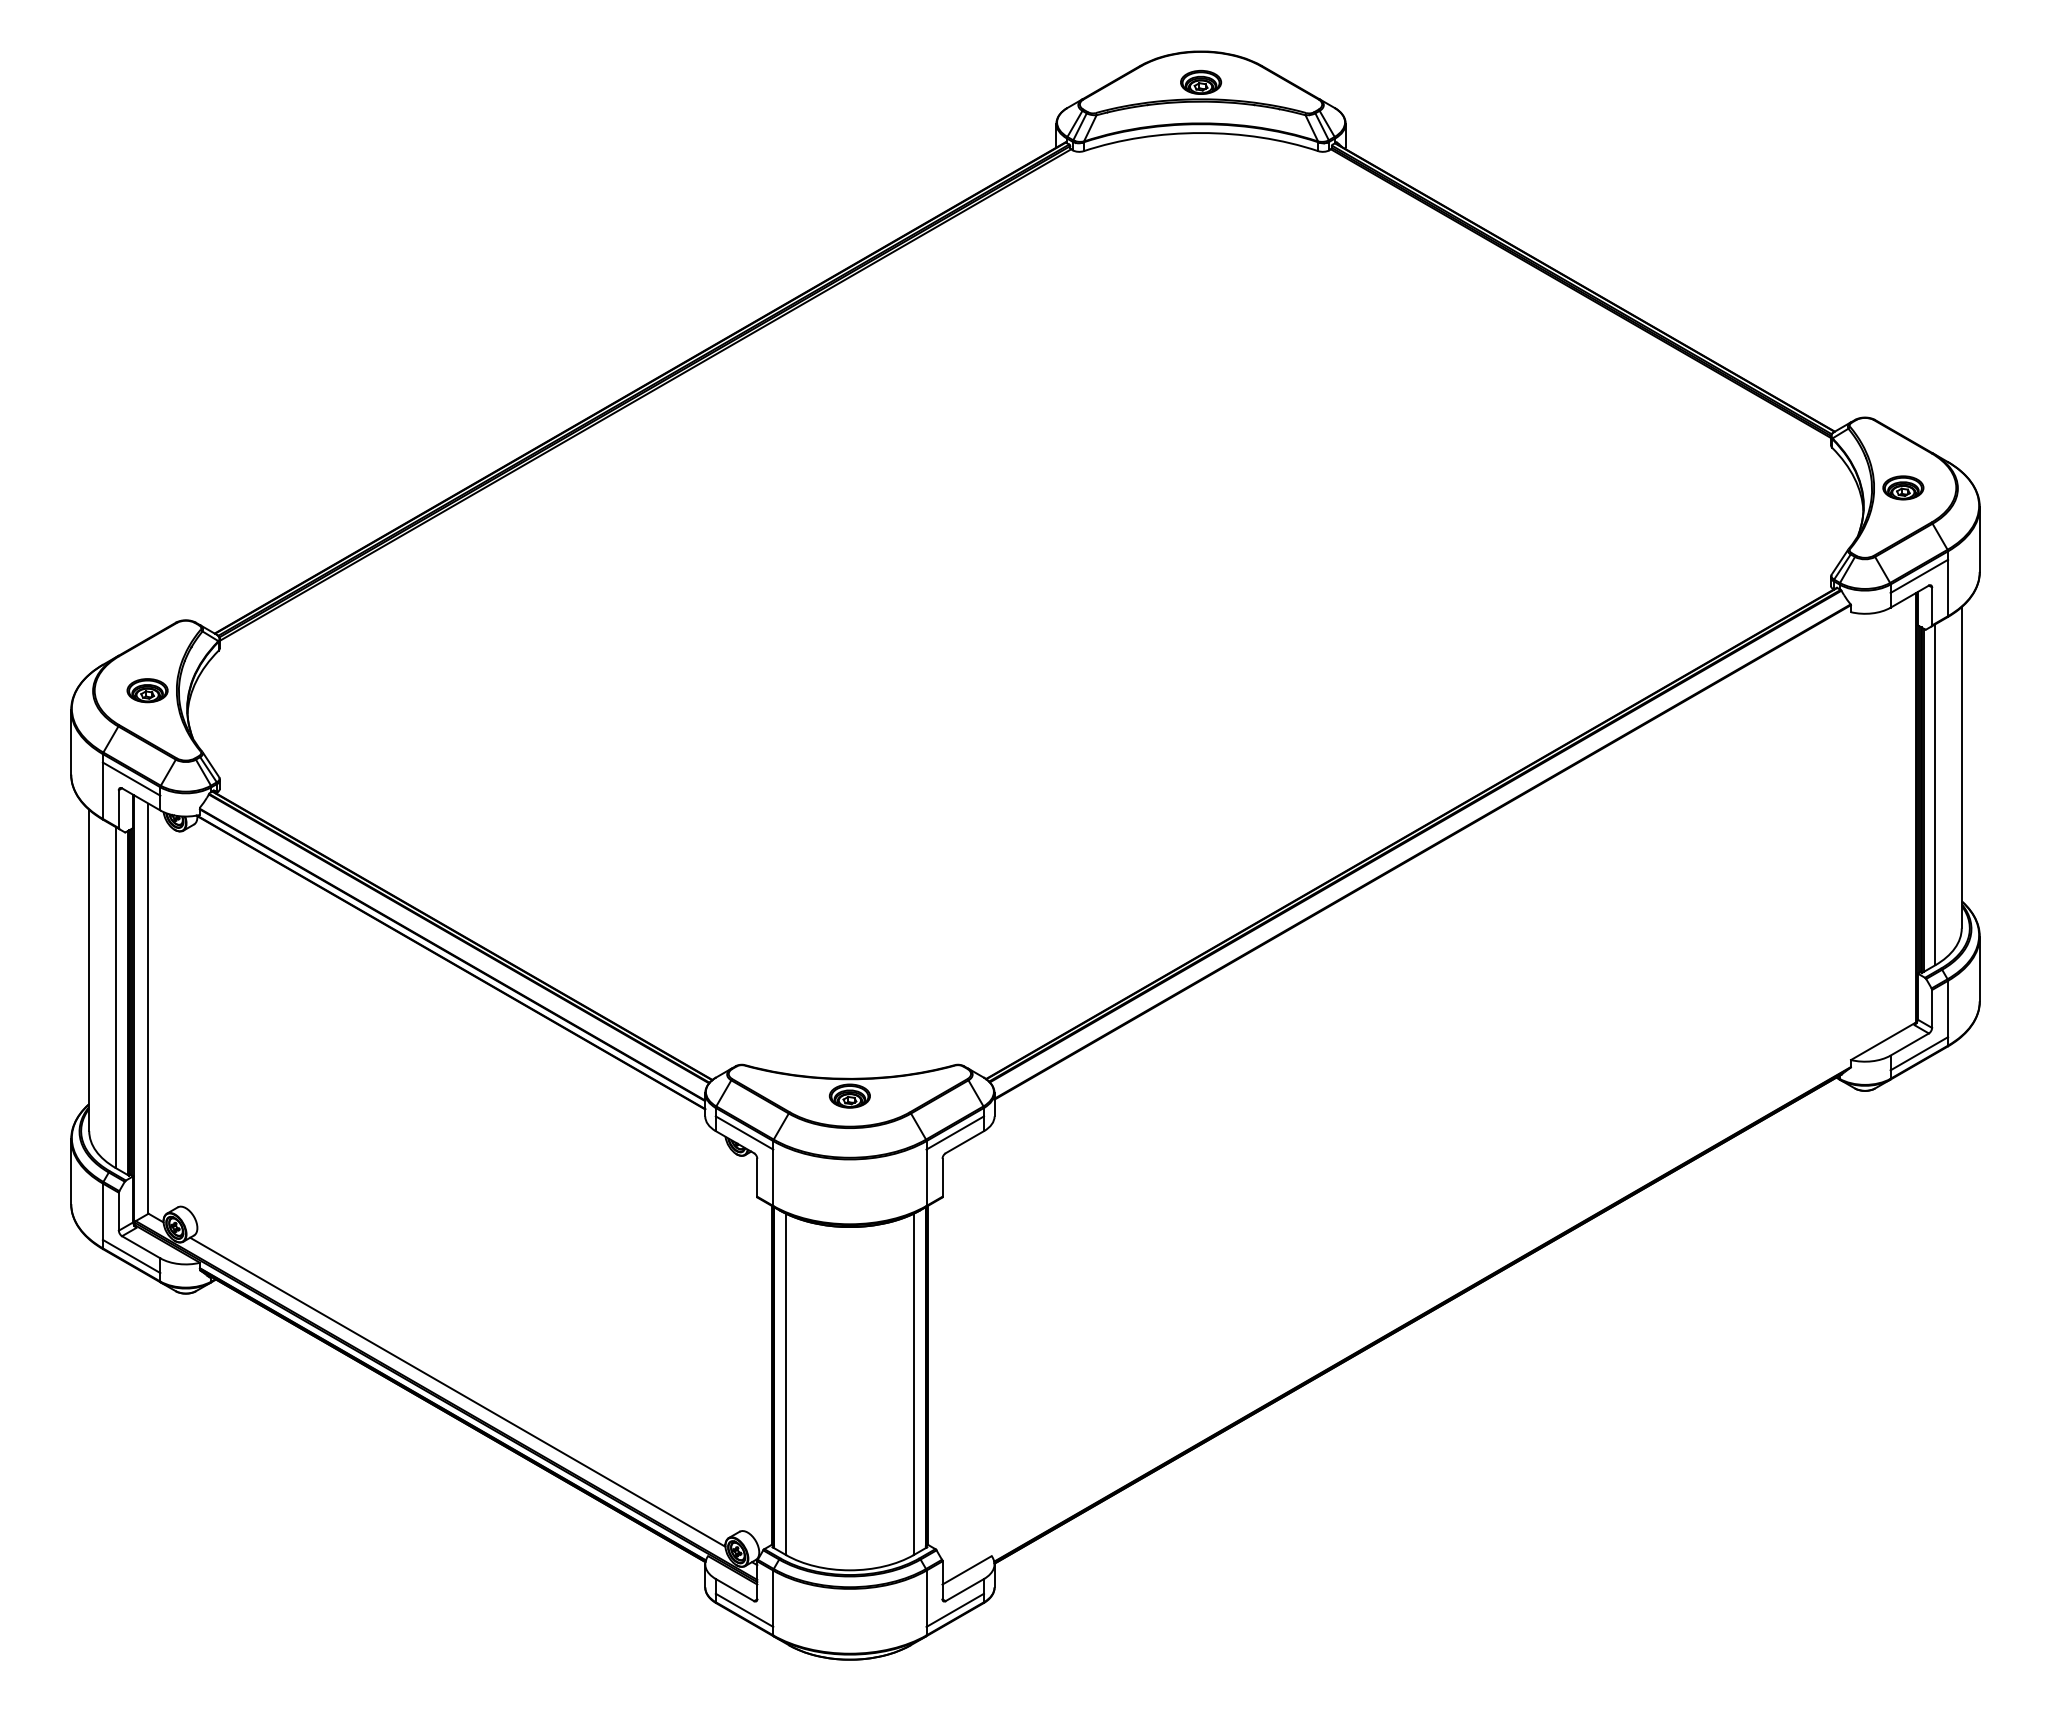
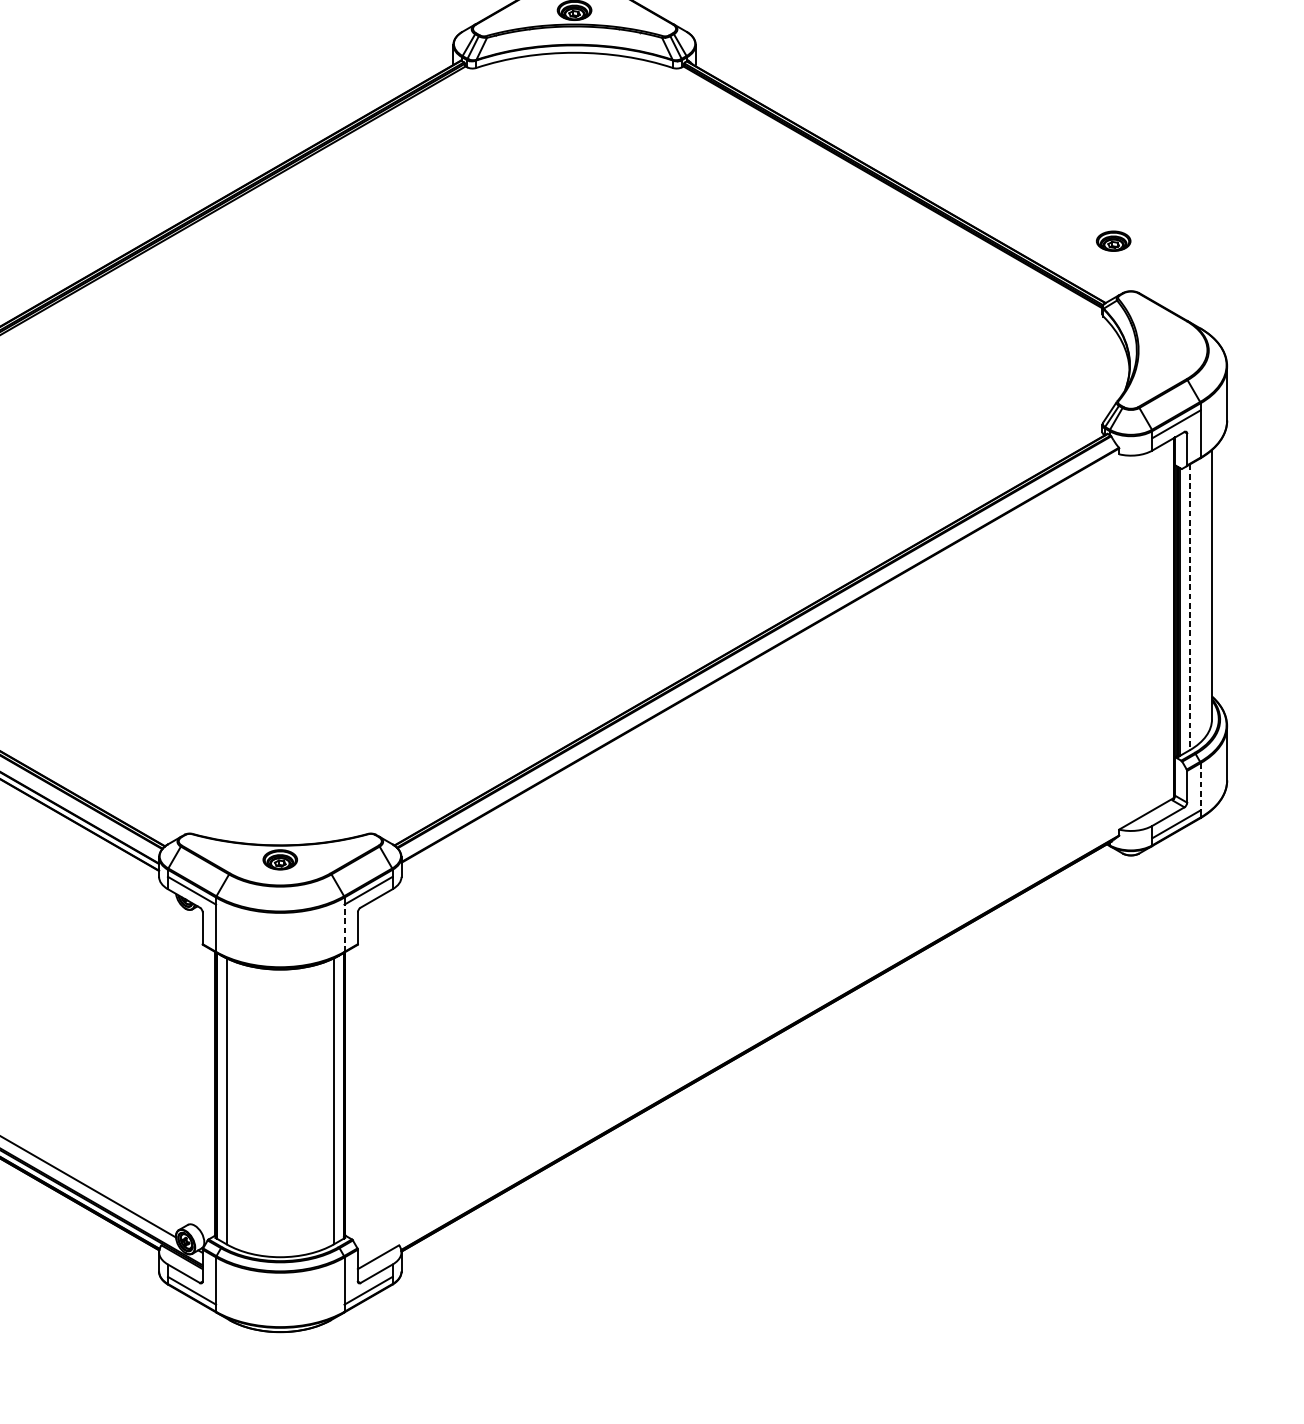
part: (1903, 487) -> (1113, 240), moved
line: (1935, 795) -> (1190, 607), solid -> dashed
line: (1948, 1009) -> (1200, 787), solid -> dashed
line: (926, 1177) -> (344, 928), solid -> dashed

